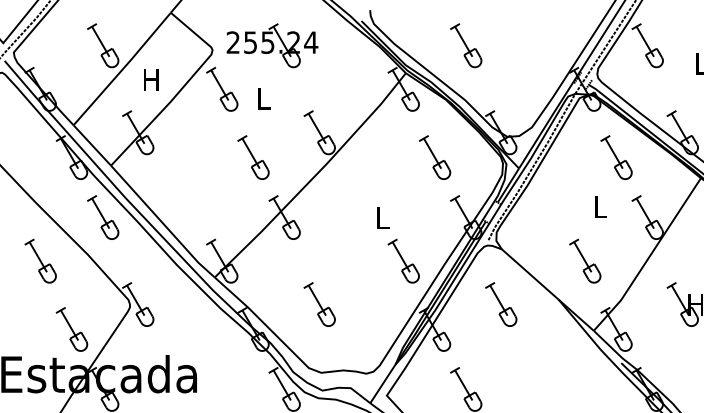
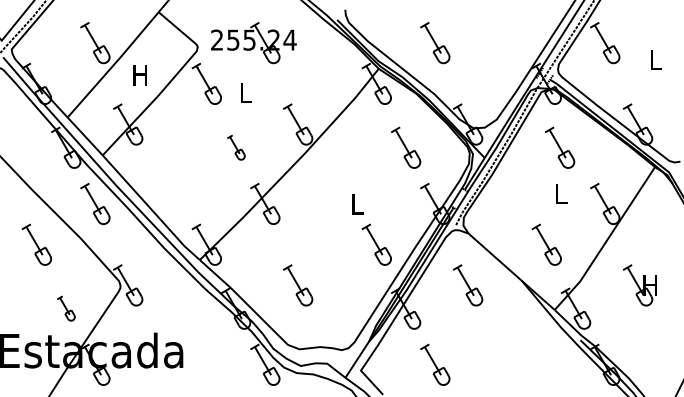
part: (253, 157) -> (236, 147), size x0.6
part: (617, 157) -> (560, 147), moved
part: (72, 329) -> (66, 308), size x0.6

